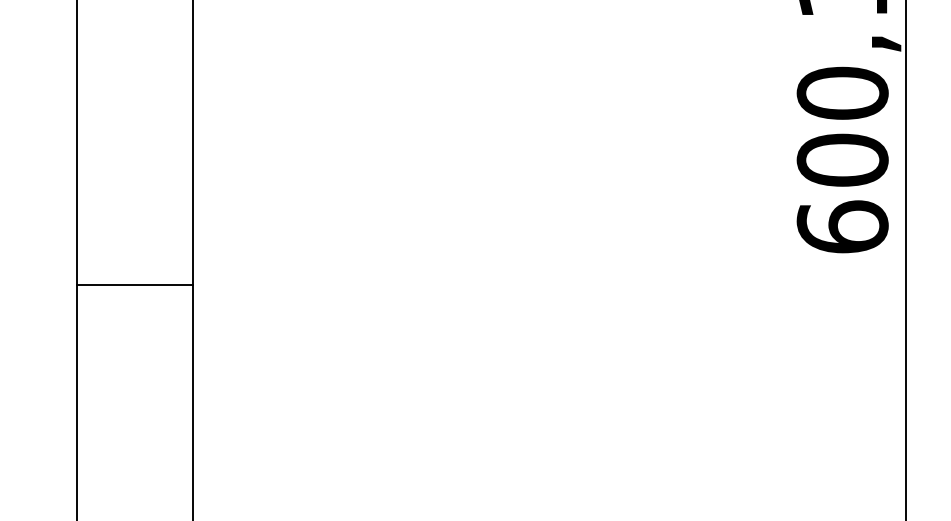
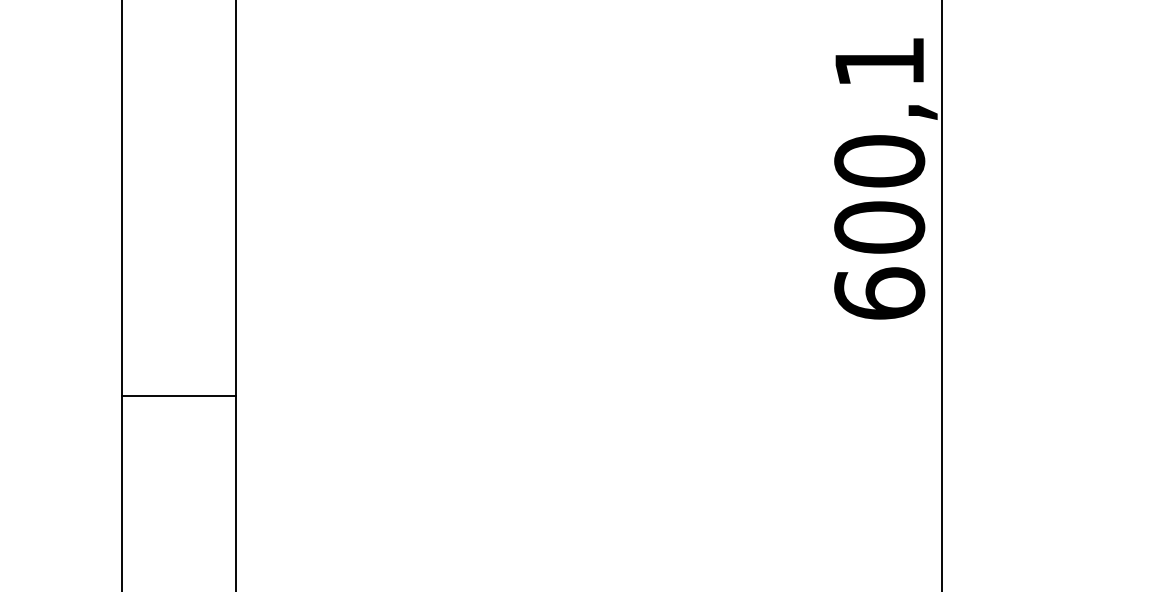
line: (134, 285) -> (178, 396), moved

